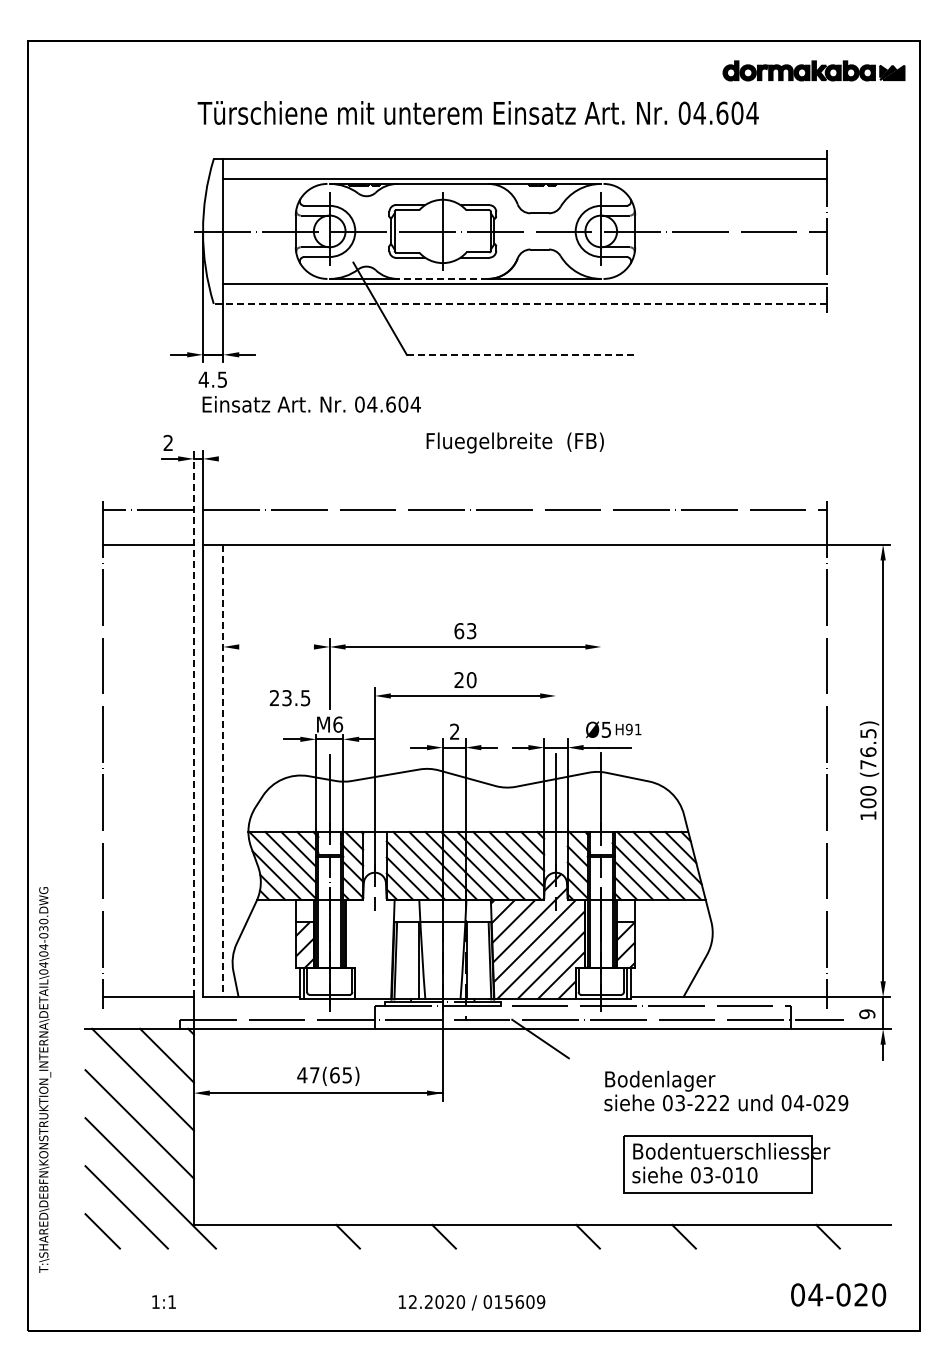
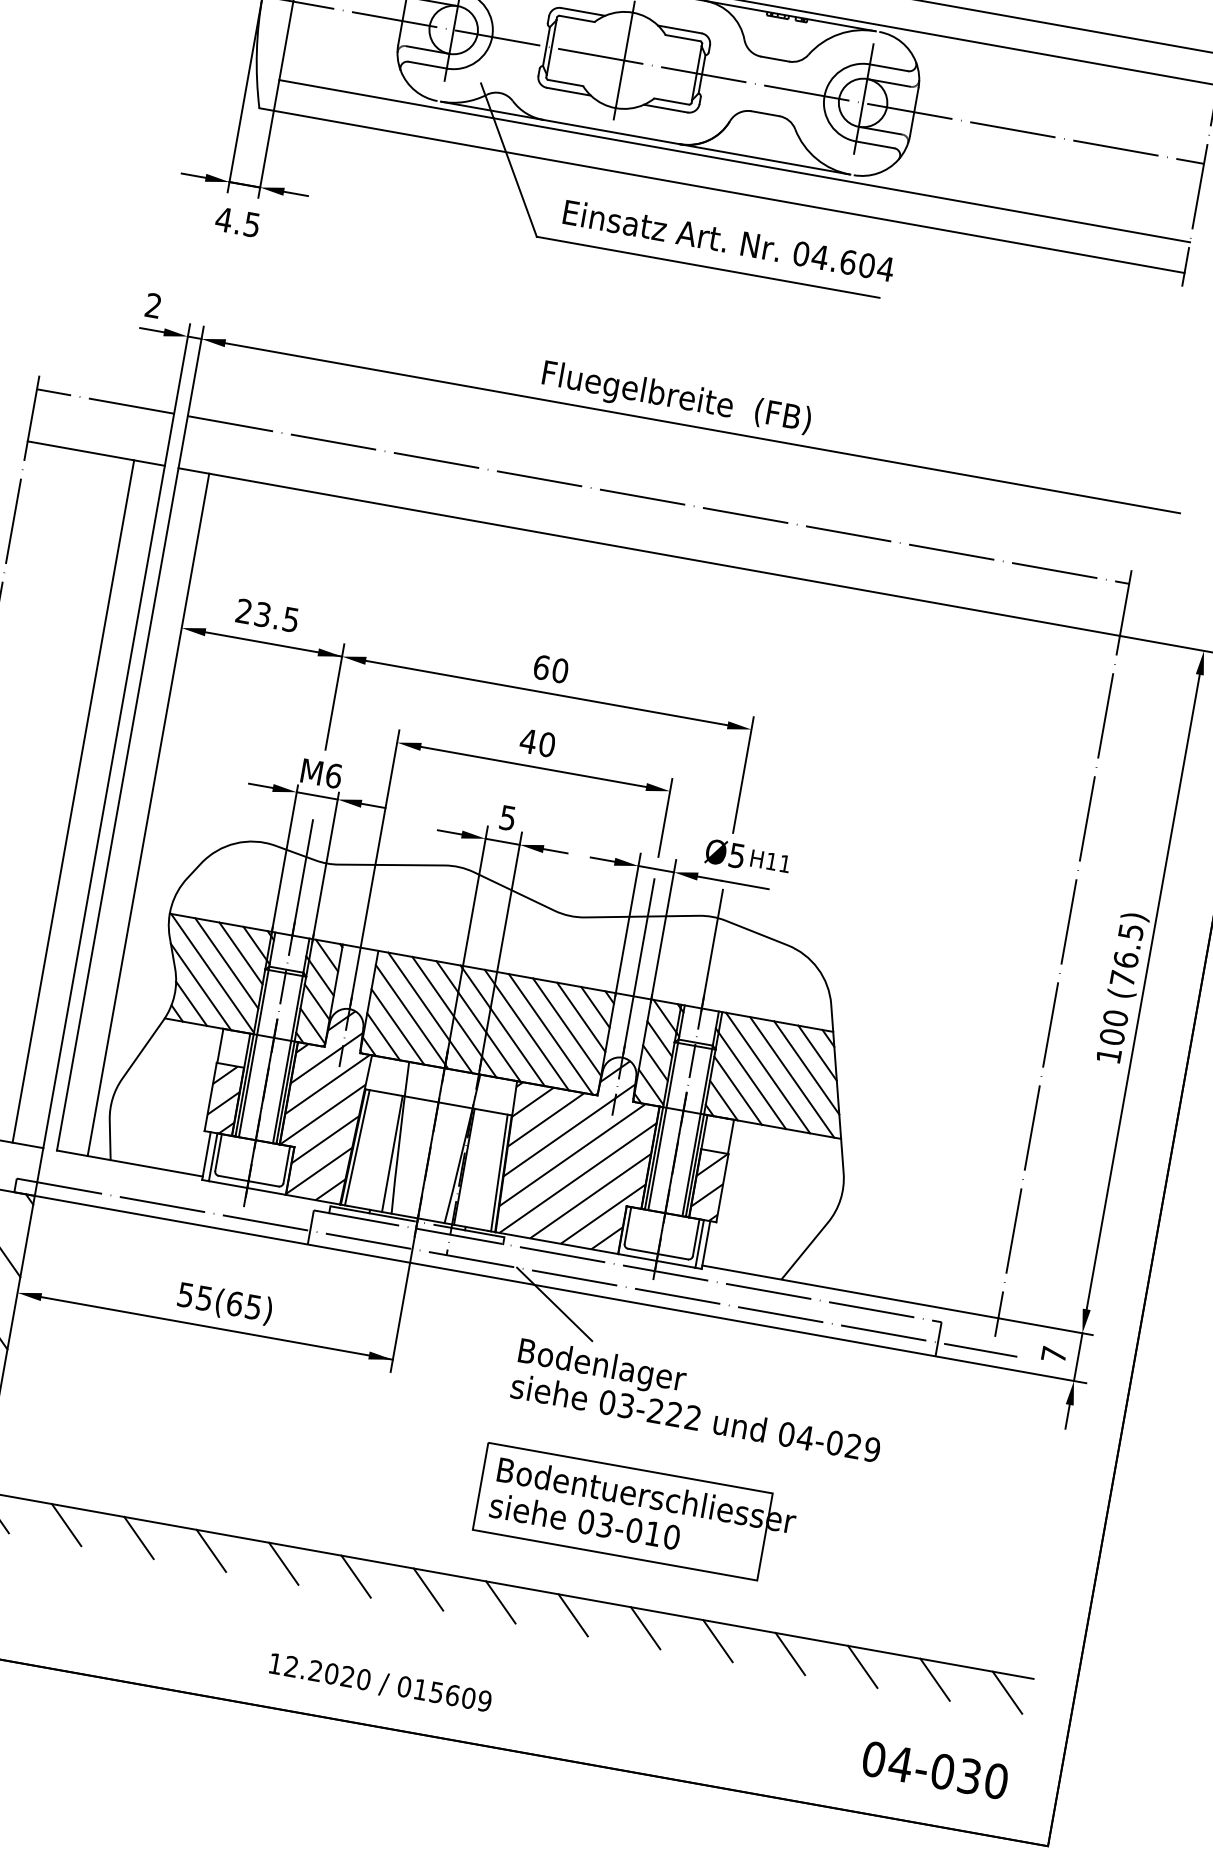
line: (442, 278) -> (611, 131), dashed -> solid
line: (520, 303) -> (721, 189), dashed -> solid
line: (520, 354) -> (708, 266), dashed -> solid
text: (311, 404) -> (728, 240), moved
line: (534, 458) -> (701, 427), added
text: (471, 631) -> (560, 671), 63 -> 60
line: (284, 646) -> (274, 643), added
line: (601, 676) -> (743, 774), added
text: (459, 679) -> (529, 740), 20 -> 40
text: (289, 698) -> (266, 615), moved
line: (556, 713) -> (666, 817), added
line: (193, 724) -> (115, 736), dashed -> solid
text: (628, 729) -> (770, 861), H91 -> H11
text: (454, 731) -> (507, 817), 2 -> 5
line: (173, 770) -> (73, 800), added
line: (223, 771) -> (148, 815), dashed -> solid
hatch: (369, 936) -> (324, 1103), added
text: (867, 1014) -> (1054, 1355), 9 -> 7
text: (308, 1075) -> (194, 1297), 47(65) -> 55(65)
text: (726, 1090) -> (699, 1399), moved
part: (726, 1164) -> (635, 1513), moved
line: (251, 1236) -> (65, 1524), added
line: (299, 1236) -> (138, 1537), added
line: (395, 1236) -> (282, 1563), added
line: (491, 1236) -> (427, 1588), added
line: (539, 1236) -> (500, 1601), added
line: (635, 1236) -> (644, 1627), added
line: (731, 1236) -> (789, 1653), added
line: (779, 1236) -> (861, 1666), added
line: (875, 1236) -> (1006, 1692), added
text: (860, 1294) -> (968, 1775), 04-020 -> 04-030

